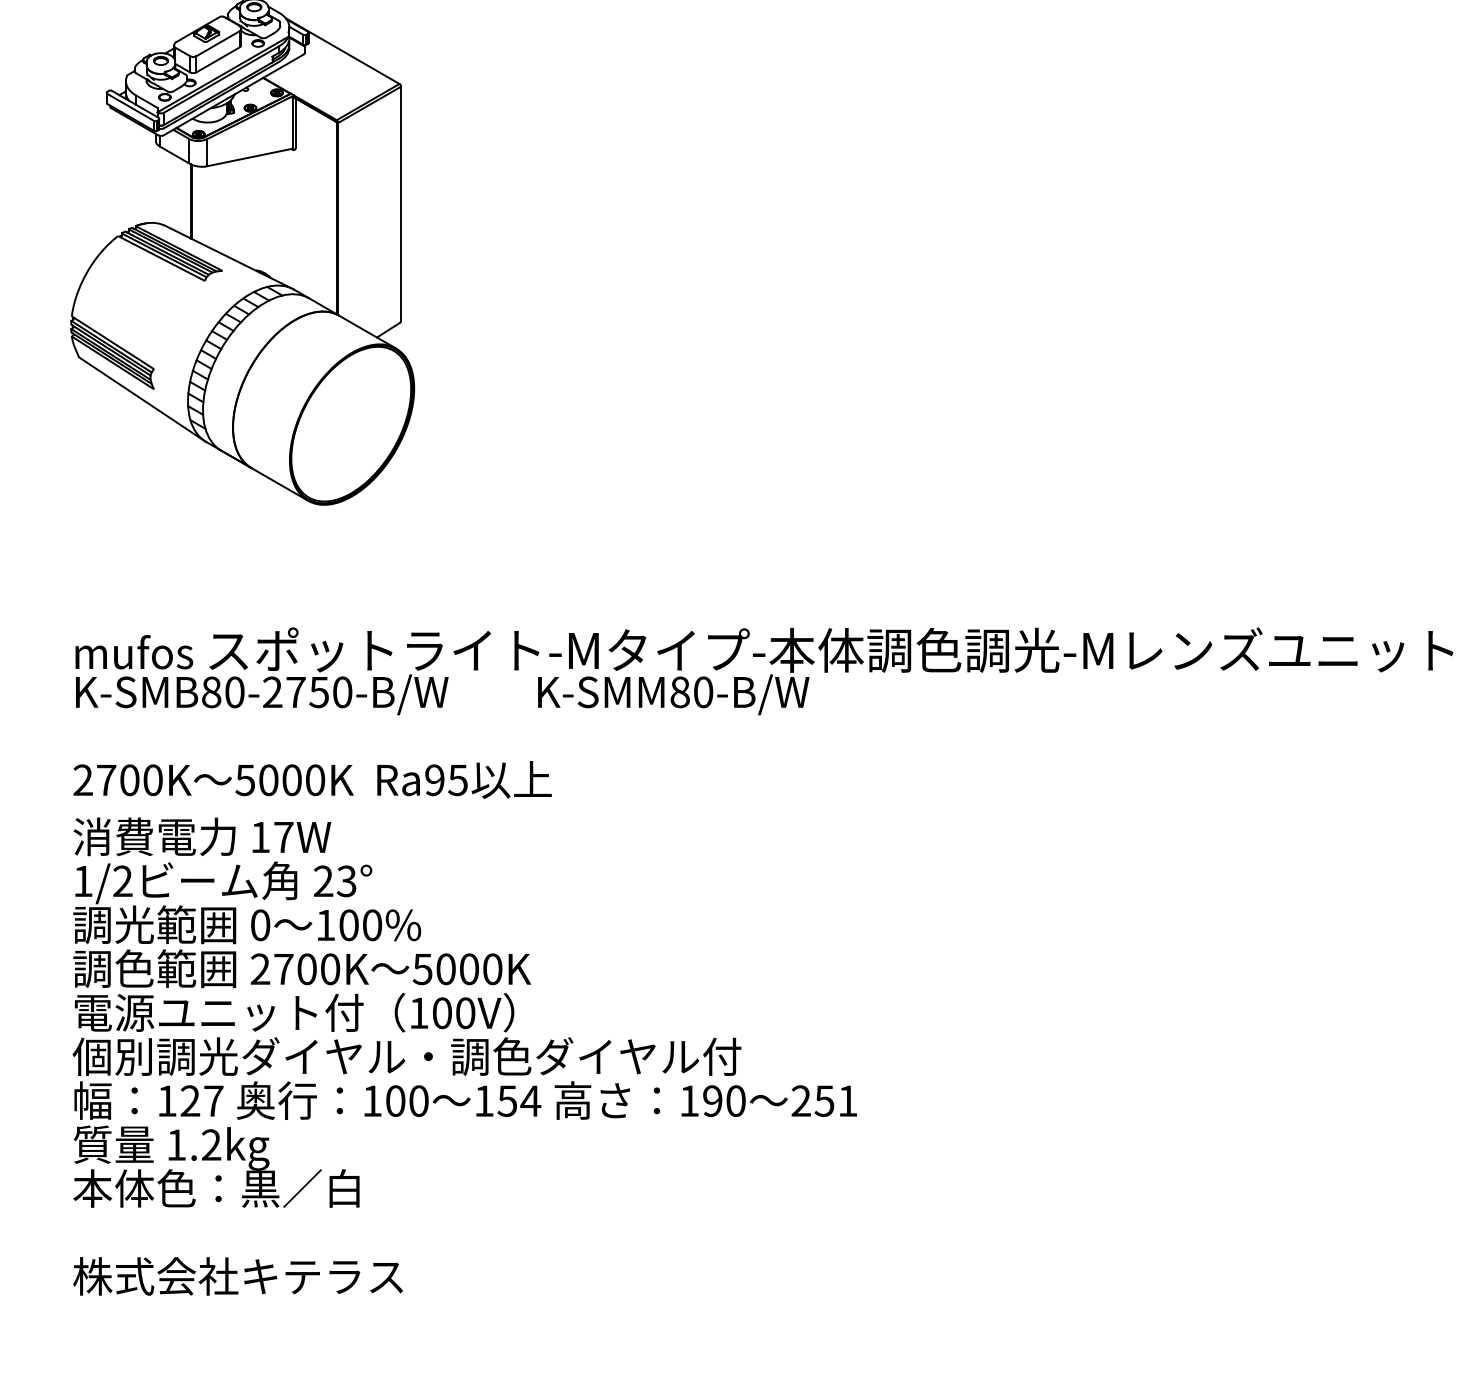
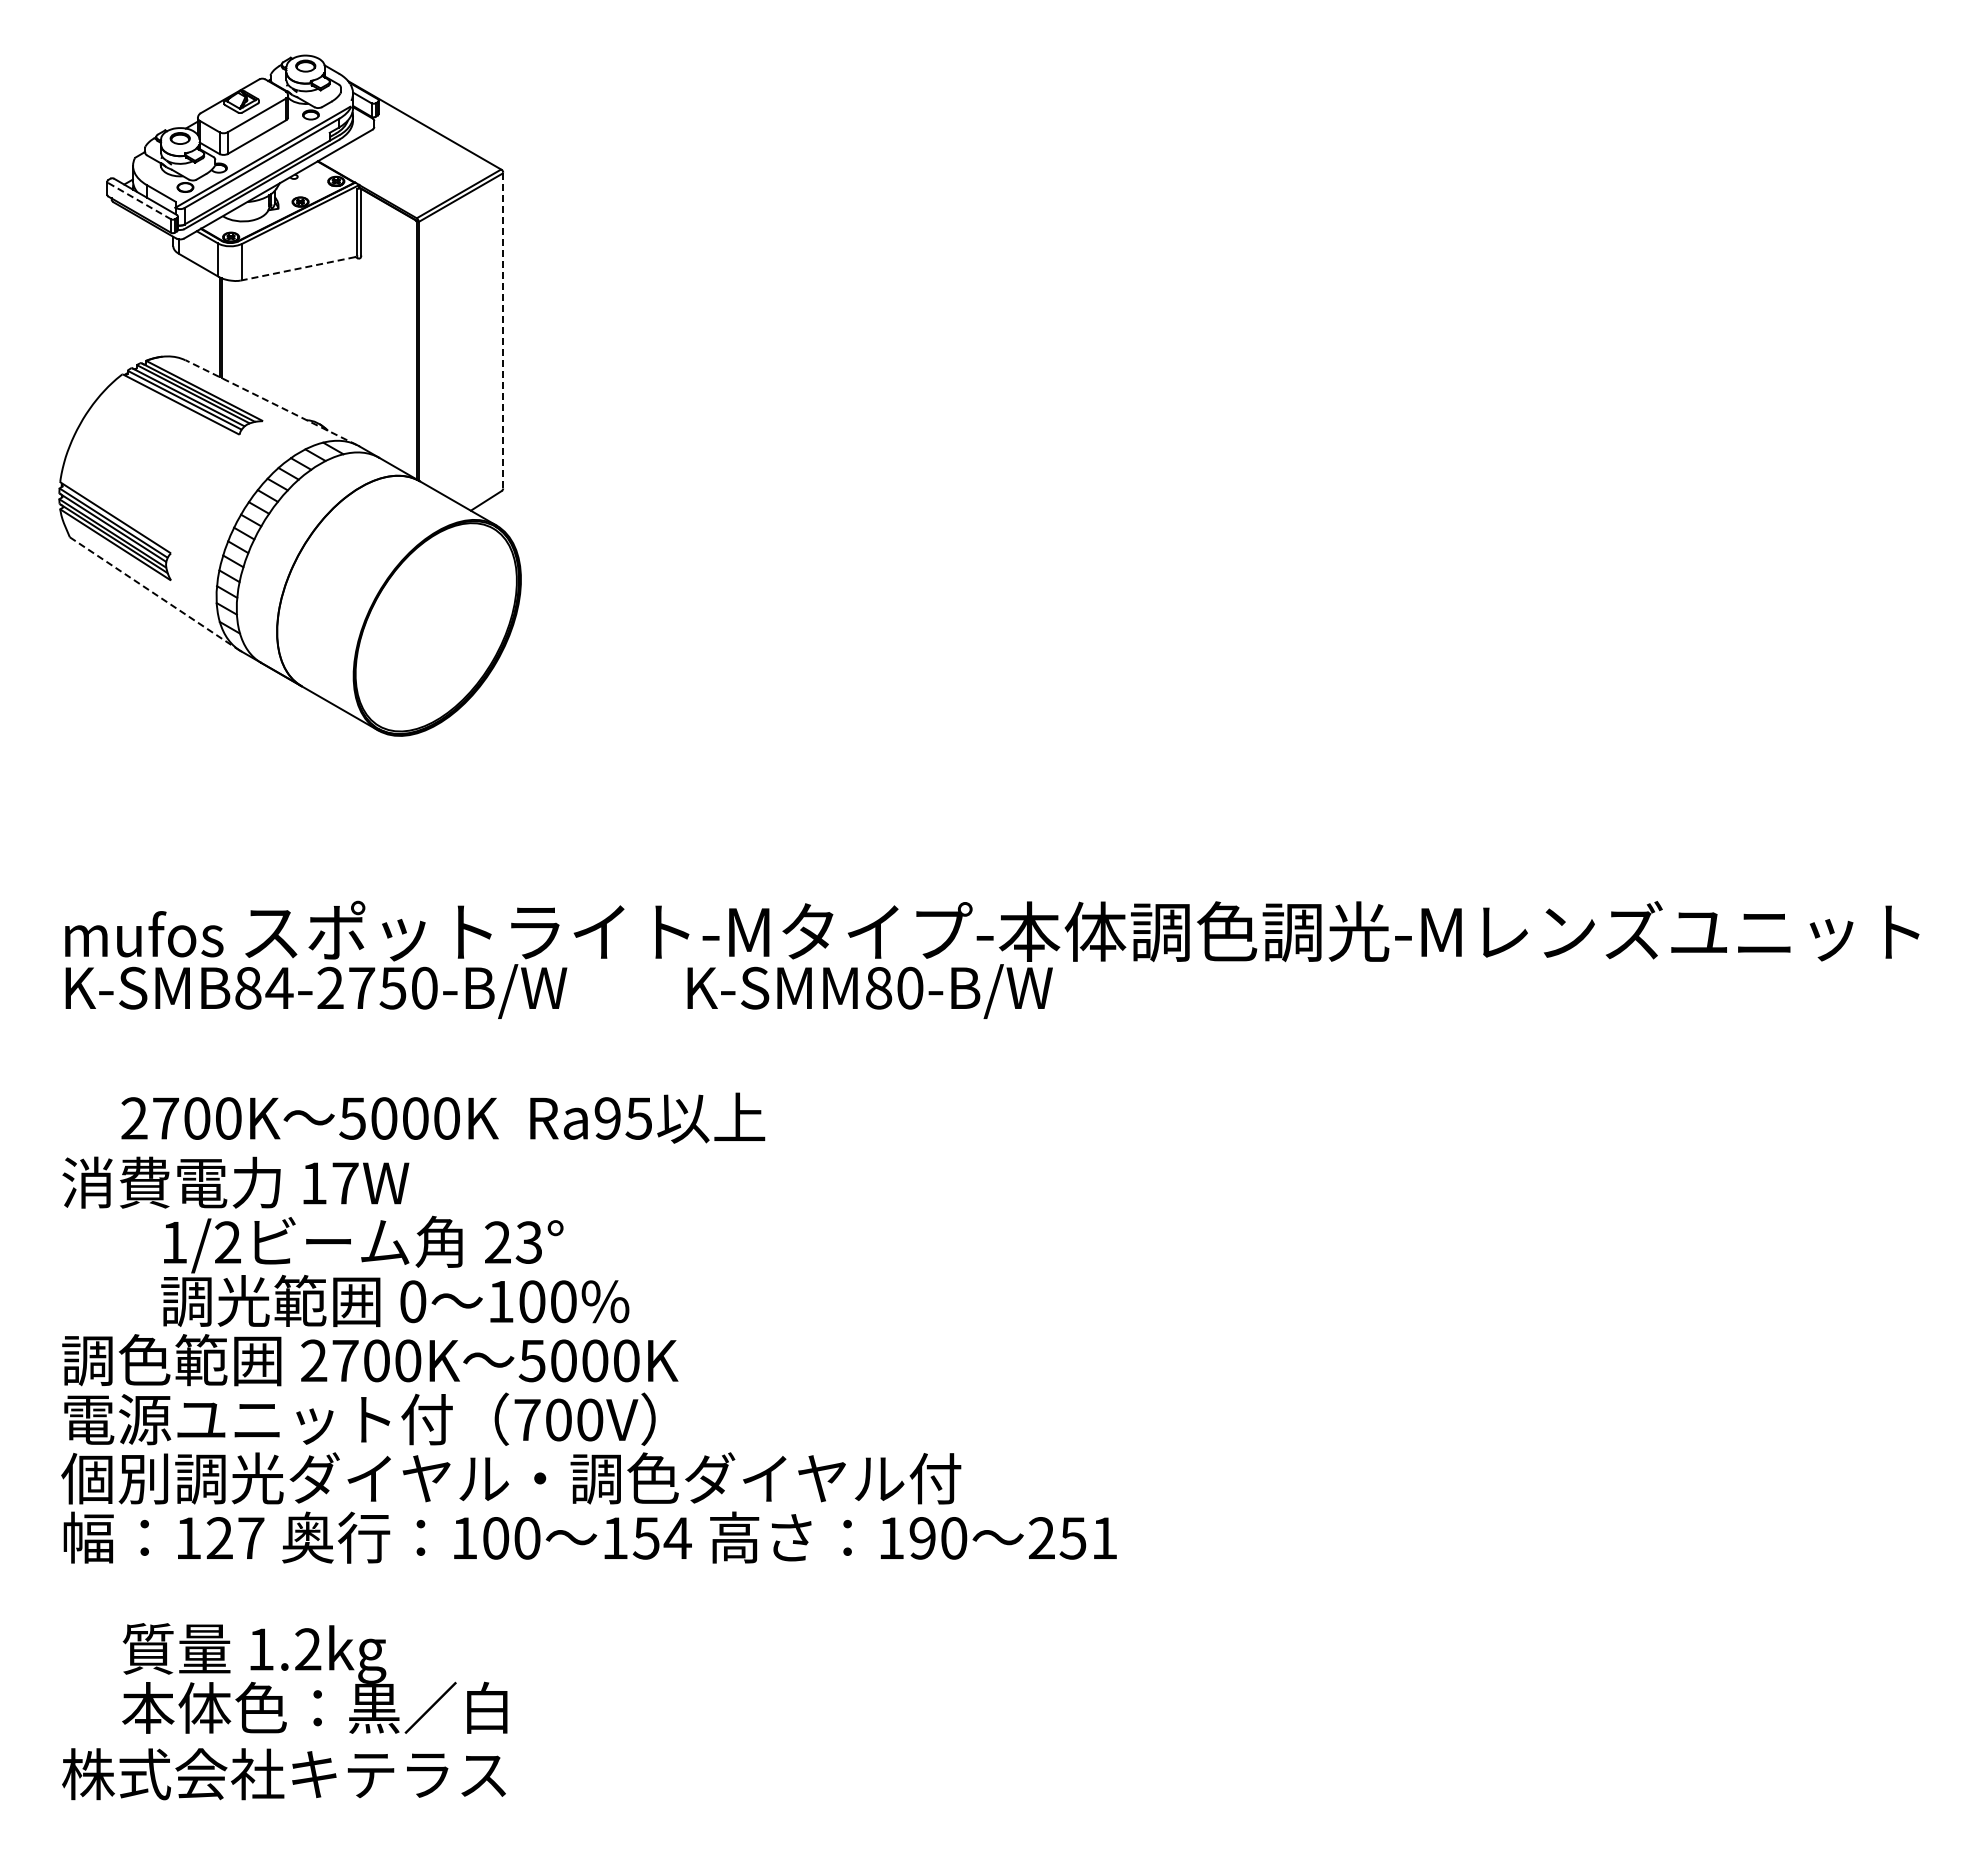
line: (130, 107) -> (139, 201), solid -> dashed
line: (249, 157) -> (299, 268), solid -> dashed
line: (401, 203) -> (503, 330), solid -> dashed
line: (228, 257) -> (271, 402), solid -> dashed
line: (142, 399) -> (155, 594), solid -> dashed
text: (234, 691) -> (279, 987), K-SMB80-2750-B/W -> K-SMB84-2750-B/W
text: (312, 779) -> (443, 1117), moved
text: (247, 902) -> (395, 1270), moved
text: (419, 1012) -> (527, 1419), 100V -> 700V
text: (216, 1166) -> (314, 1678), moved

